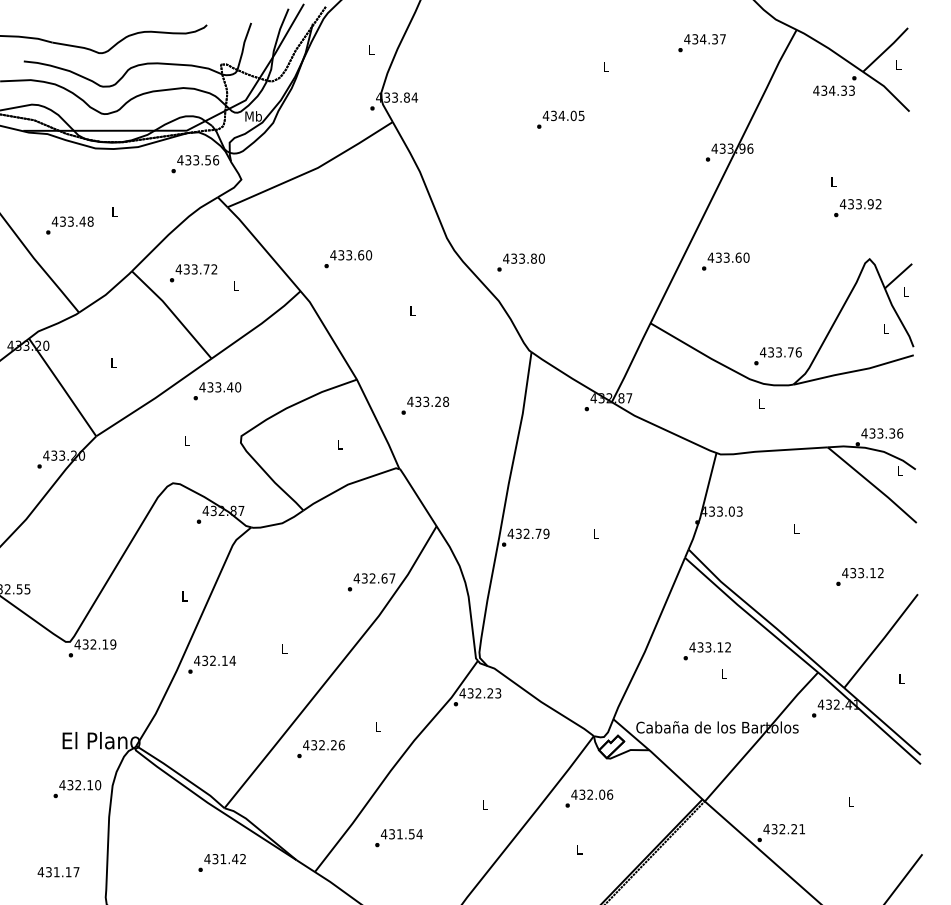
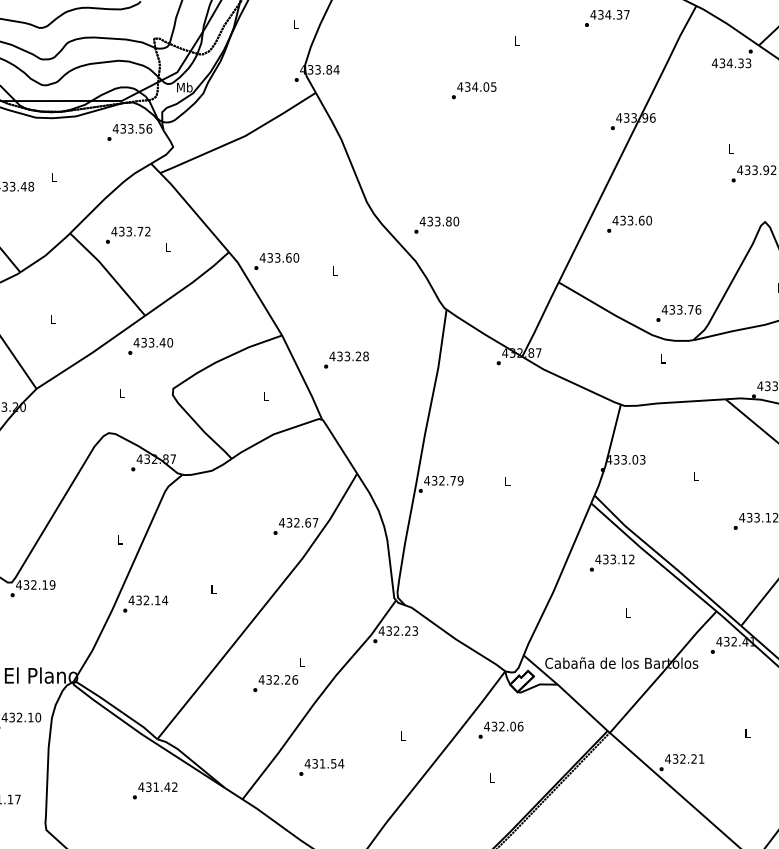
text: (348, 259) -> (276, 261), moved
text: (706, 651) -> (611, 563), moved
text: (320, 749) -> (275, 683), moved

